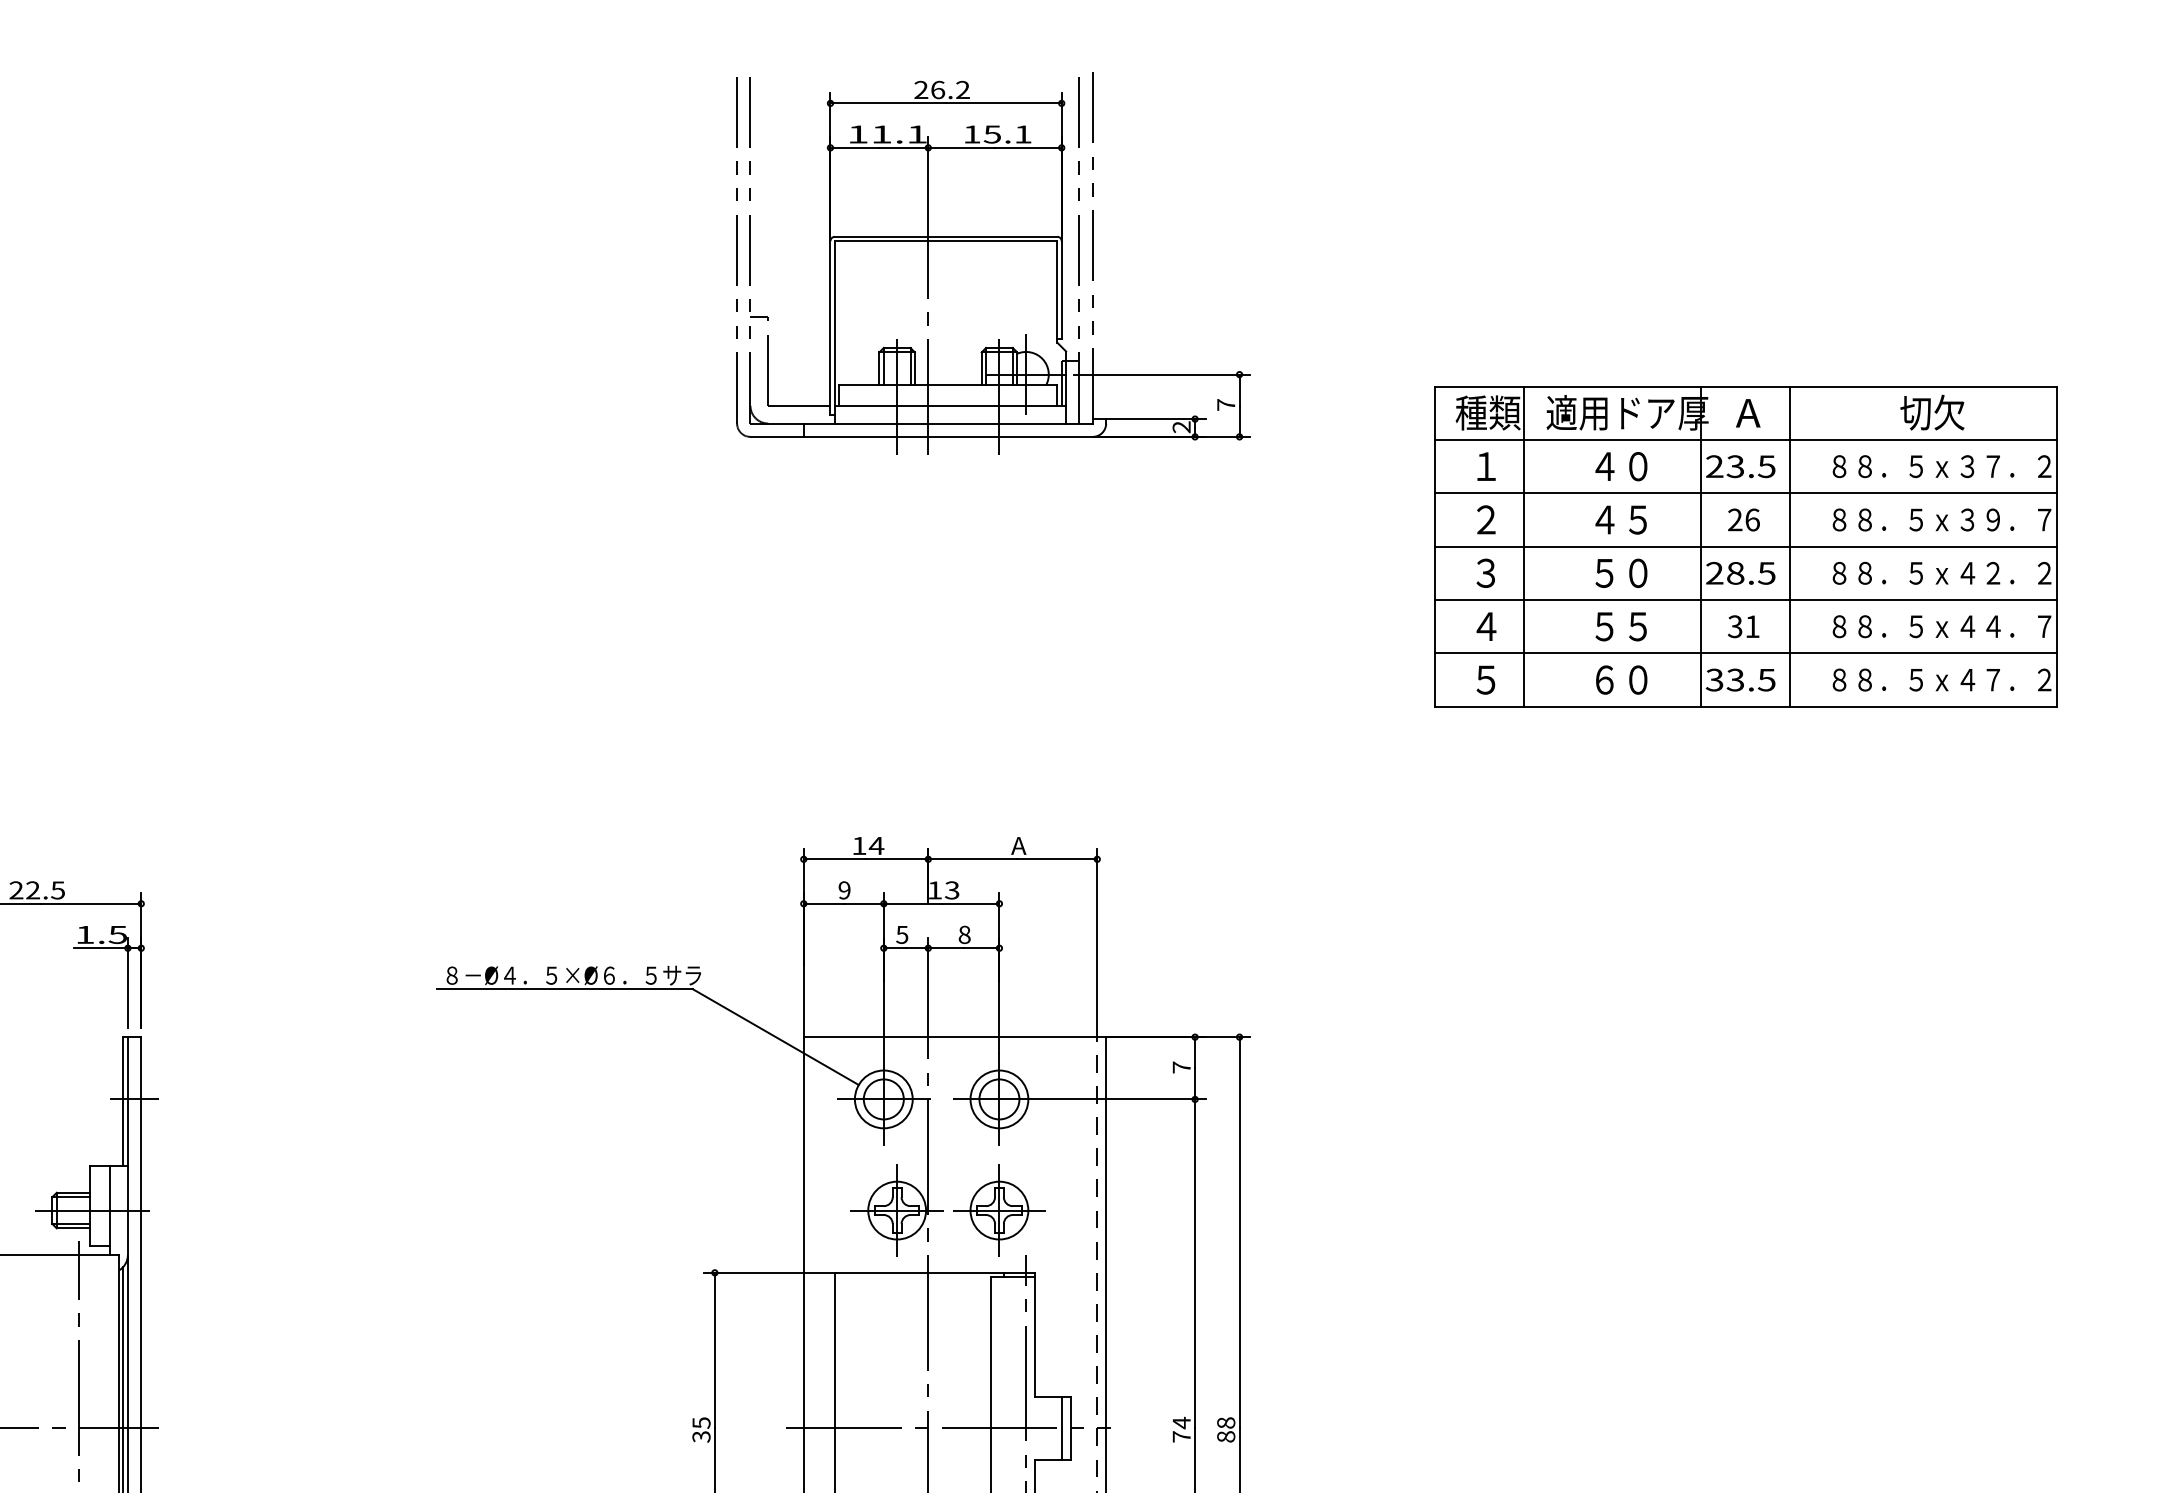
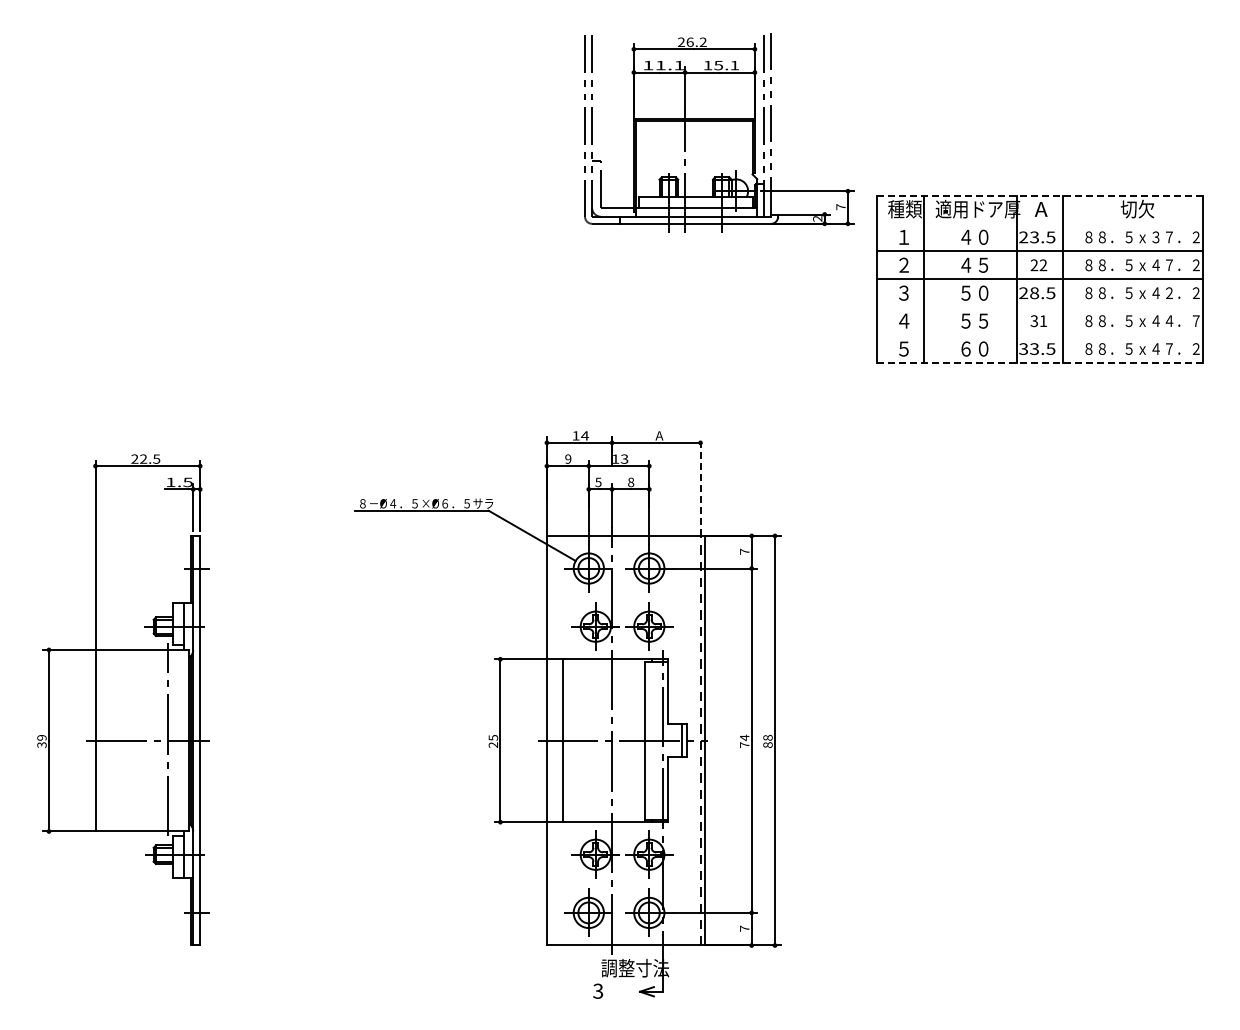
part: (994, 262) -> (719, 132), moved
line: (1745, 386) -> (1039, 195), solid -> dashed
line: (1745, 440) -> (1039, 223), removed
text: (1752, 520) -> (1043, 265), 26 -> 22
text: (2004, 520) -> (1175, 265), ８８．５ｘ３９．７ -> ８８．５ｘ４７．２
line: (1745, 600) -> (1039, 307), removed
line: (1745, 654) -> (1039, 335), removed
line: (1745, 707) -> (1039, 363), solid -> dashed
line: (1097, 942) -> (700, 486), solid -> dashed
text: (703, 1435) -> (494, 744), 35 -> 25

